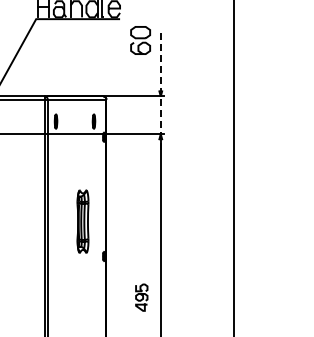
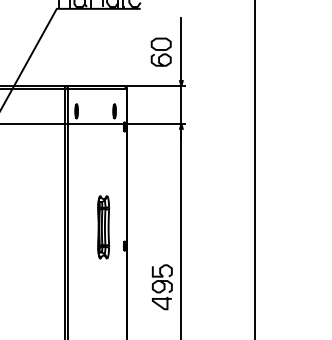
part: (139, 39) -> (160, 51), moved
line: (160, 88) -> (181, 78), dashed -> solid
part: (82, 221) -> (103, 227), moved
part: (141, 297) -> (162, 287), size x1.67

